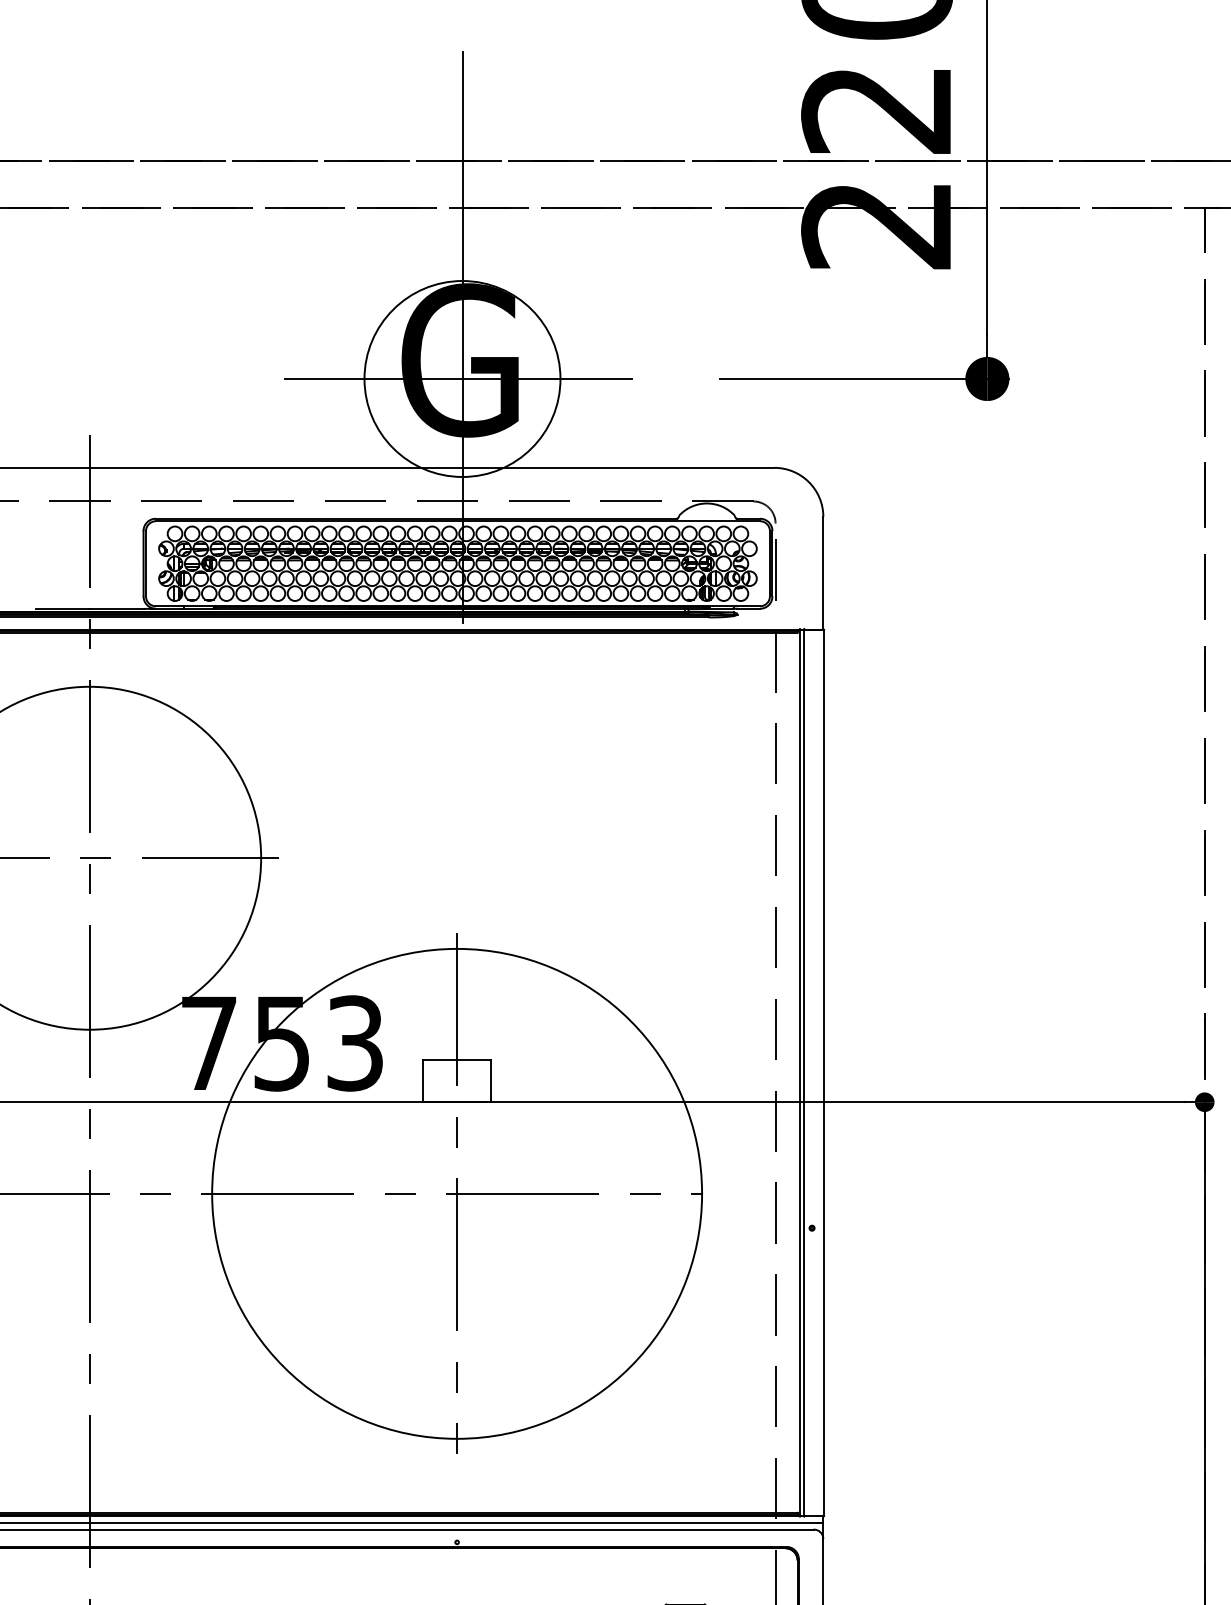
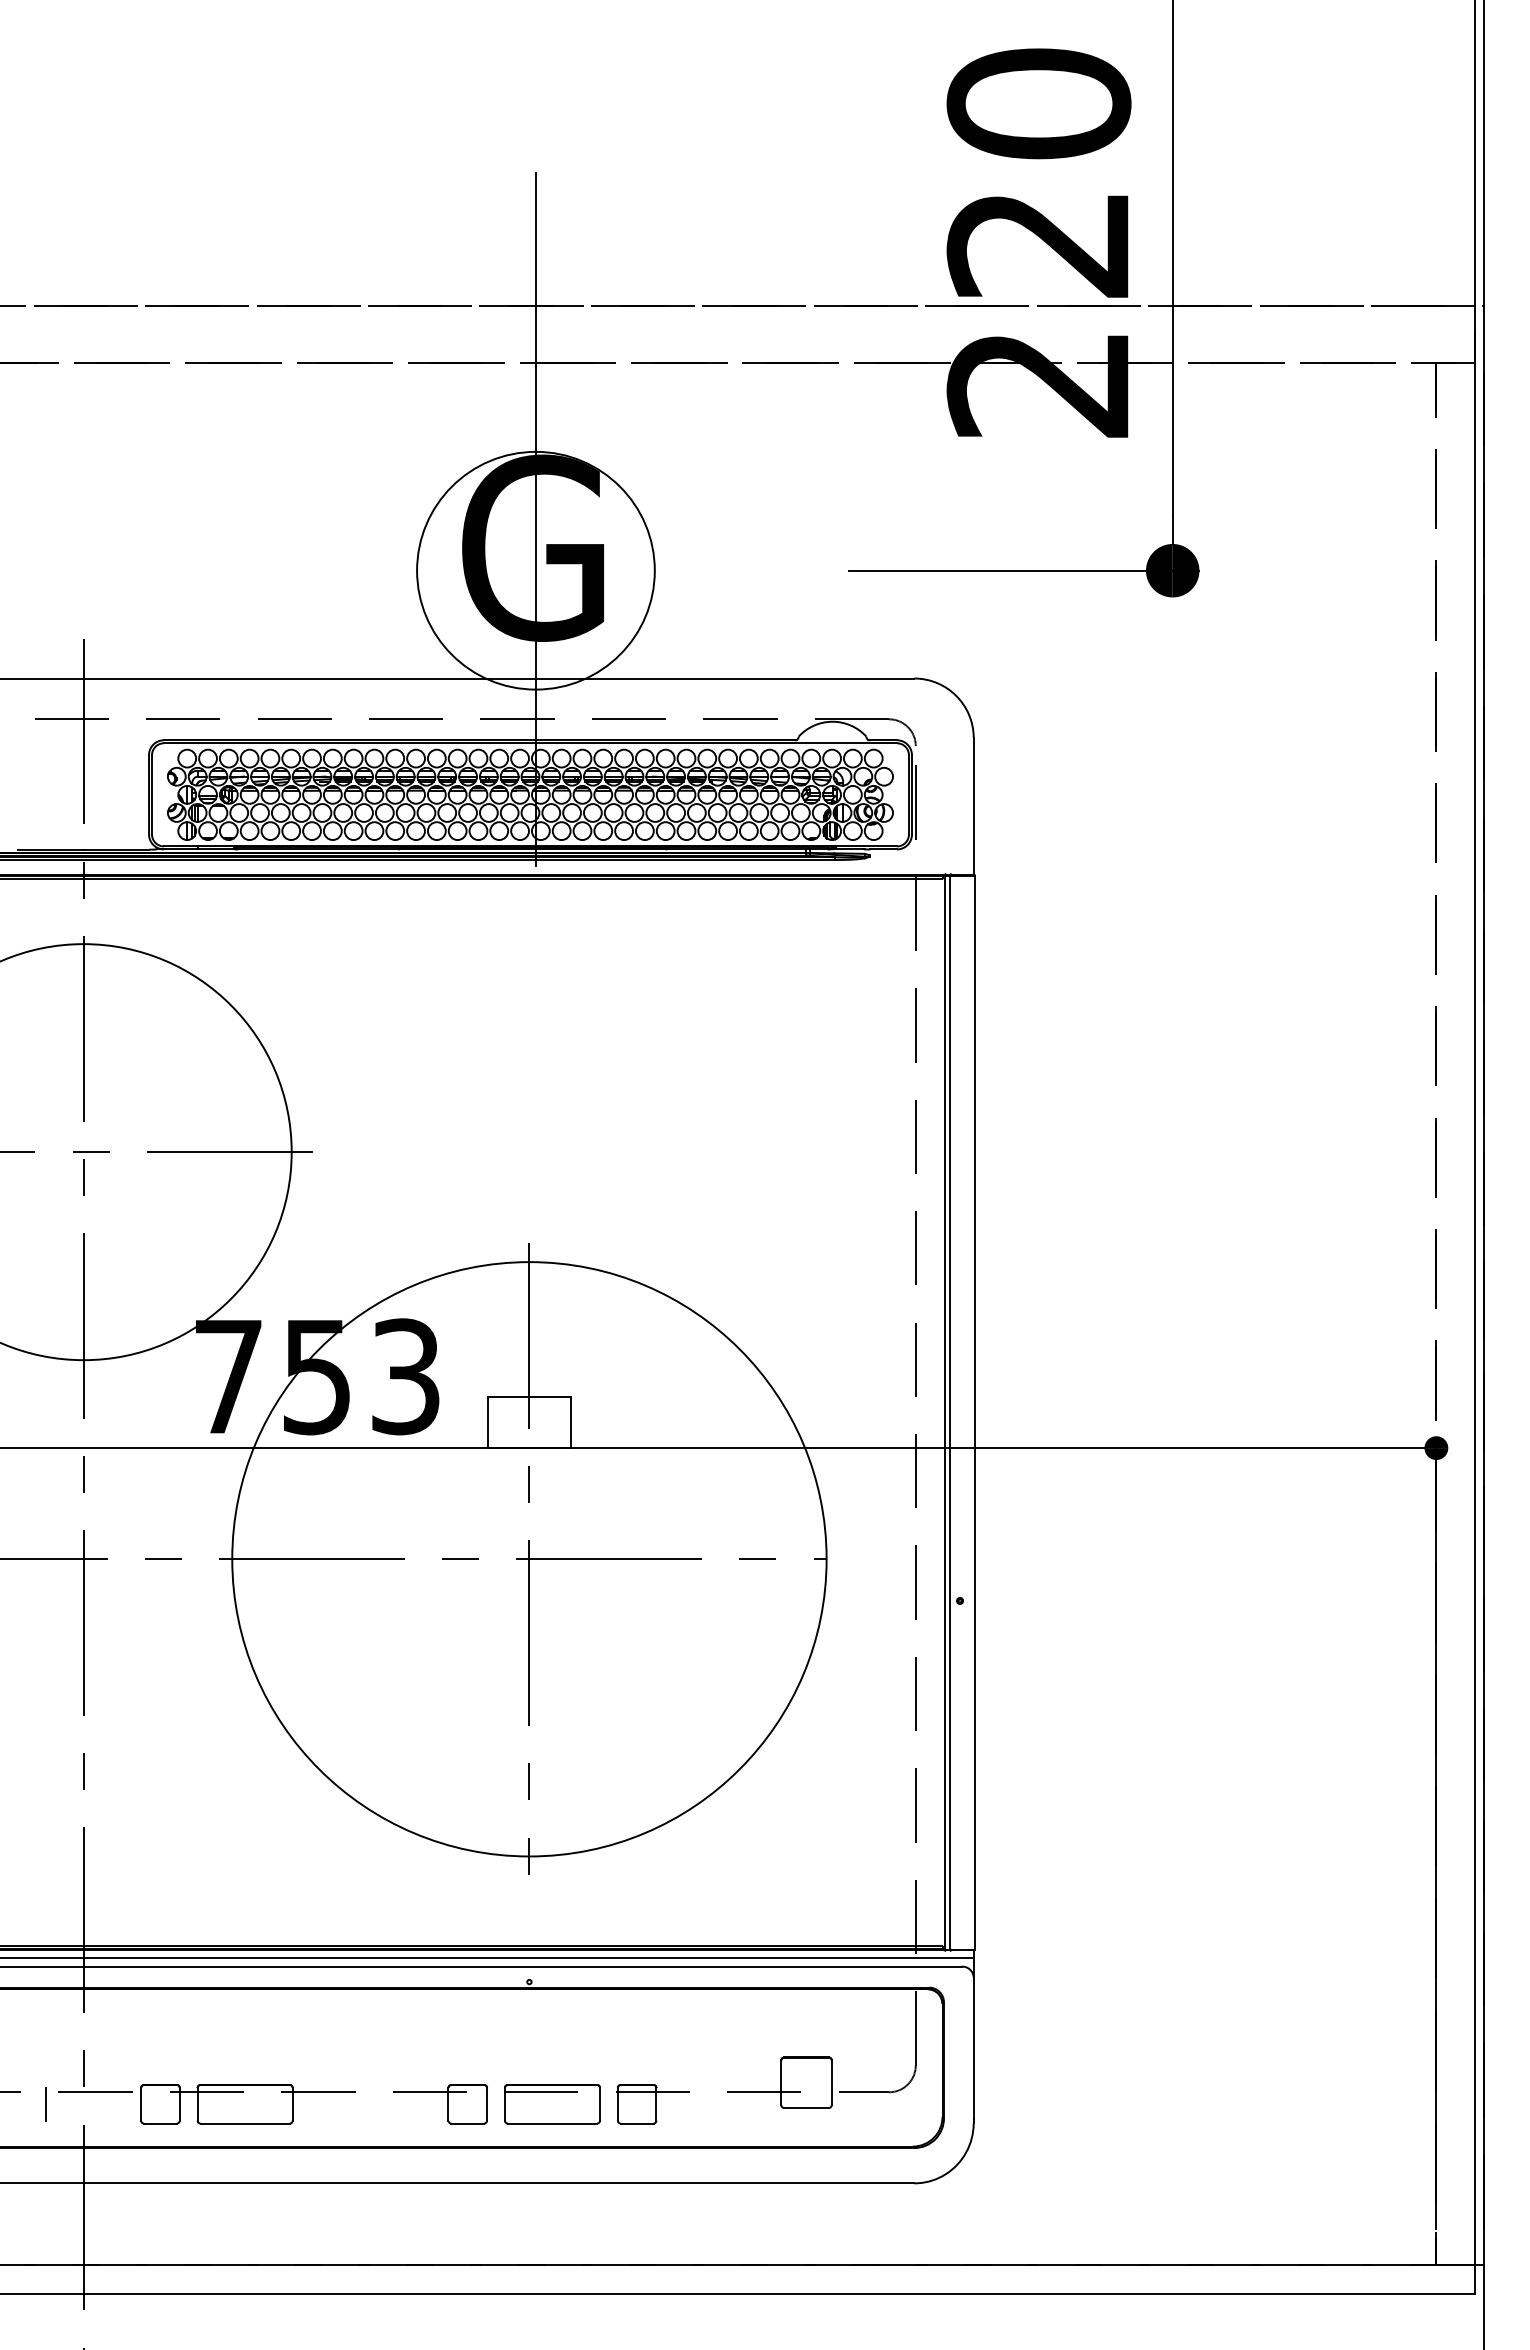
line: (458, 378) -> (530, 570), removed

